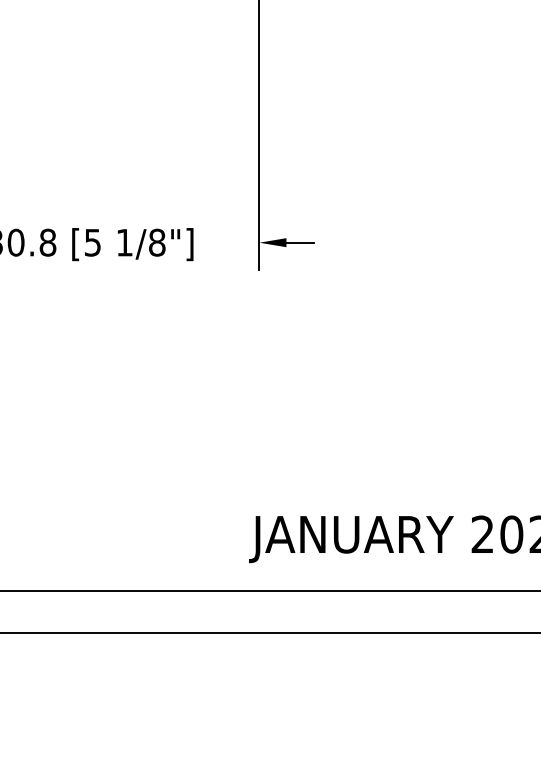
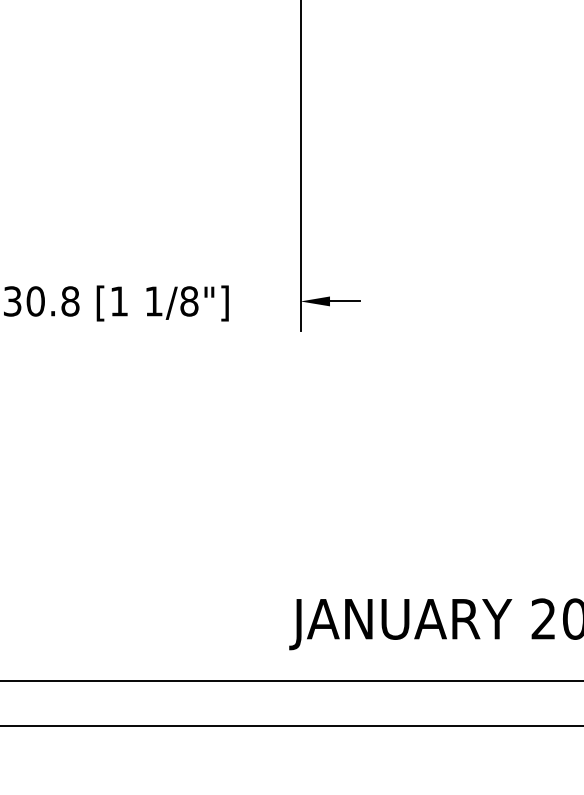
text: (92, 242) -> (118, 301), [5 -> [1

